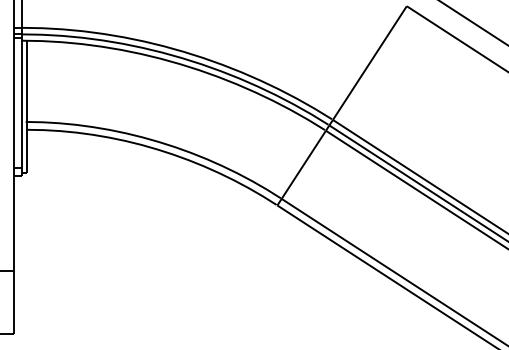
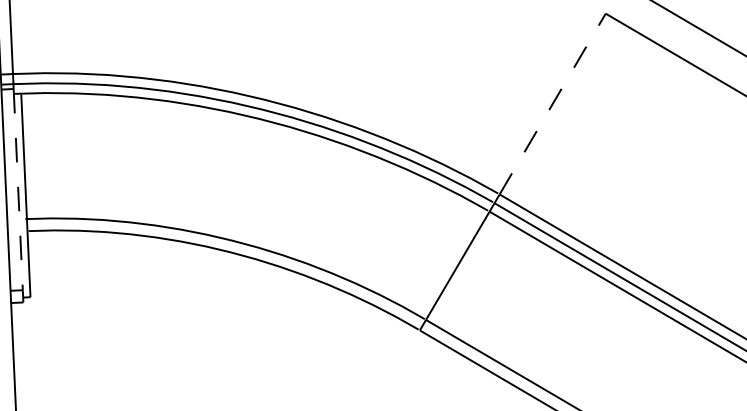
line: (369, 63) -> (552, 104), solid -> dashed
line: (21, 103) -> (17, 190), solid -> dashed

